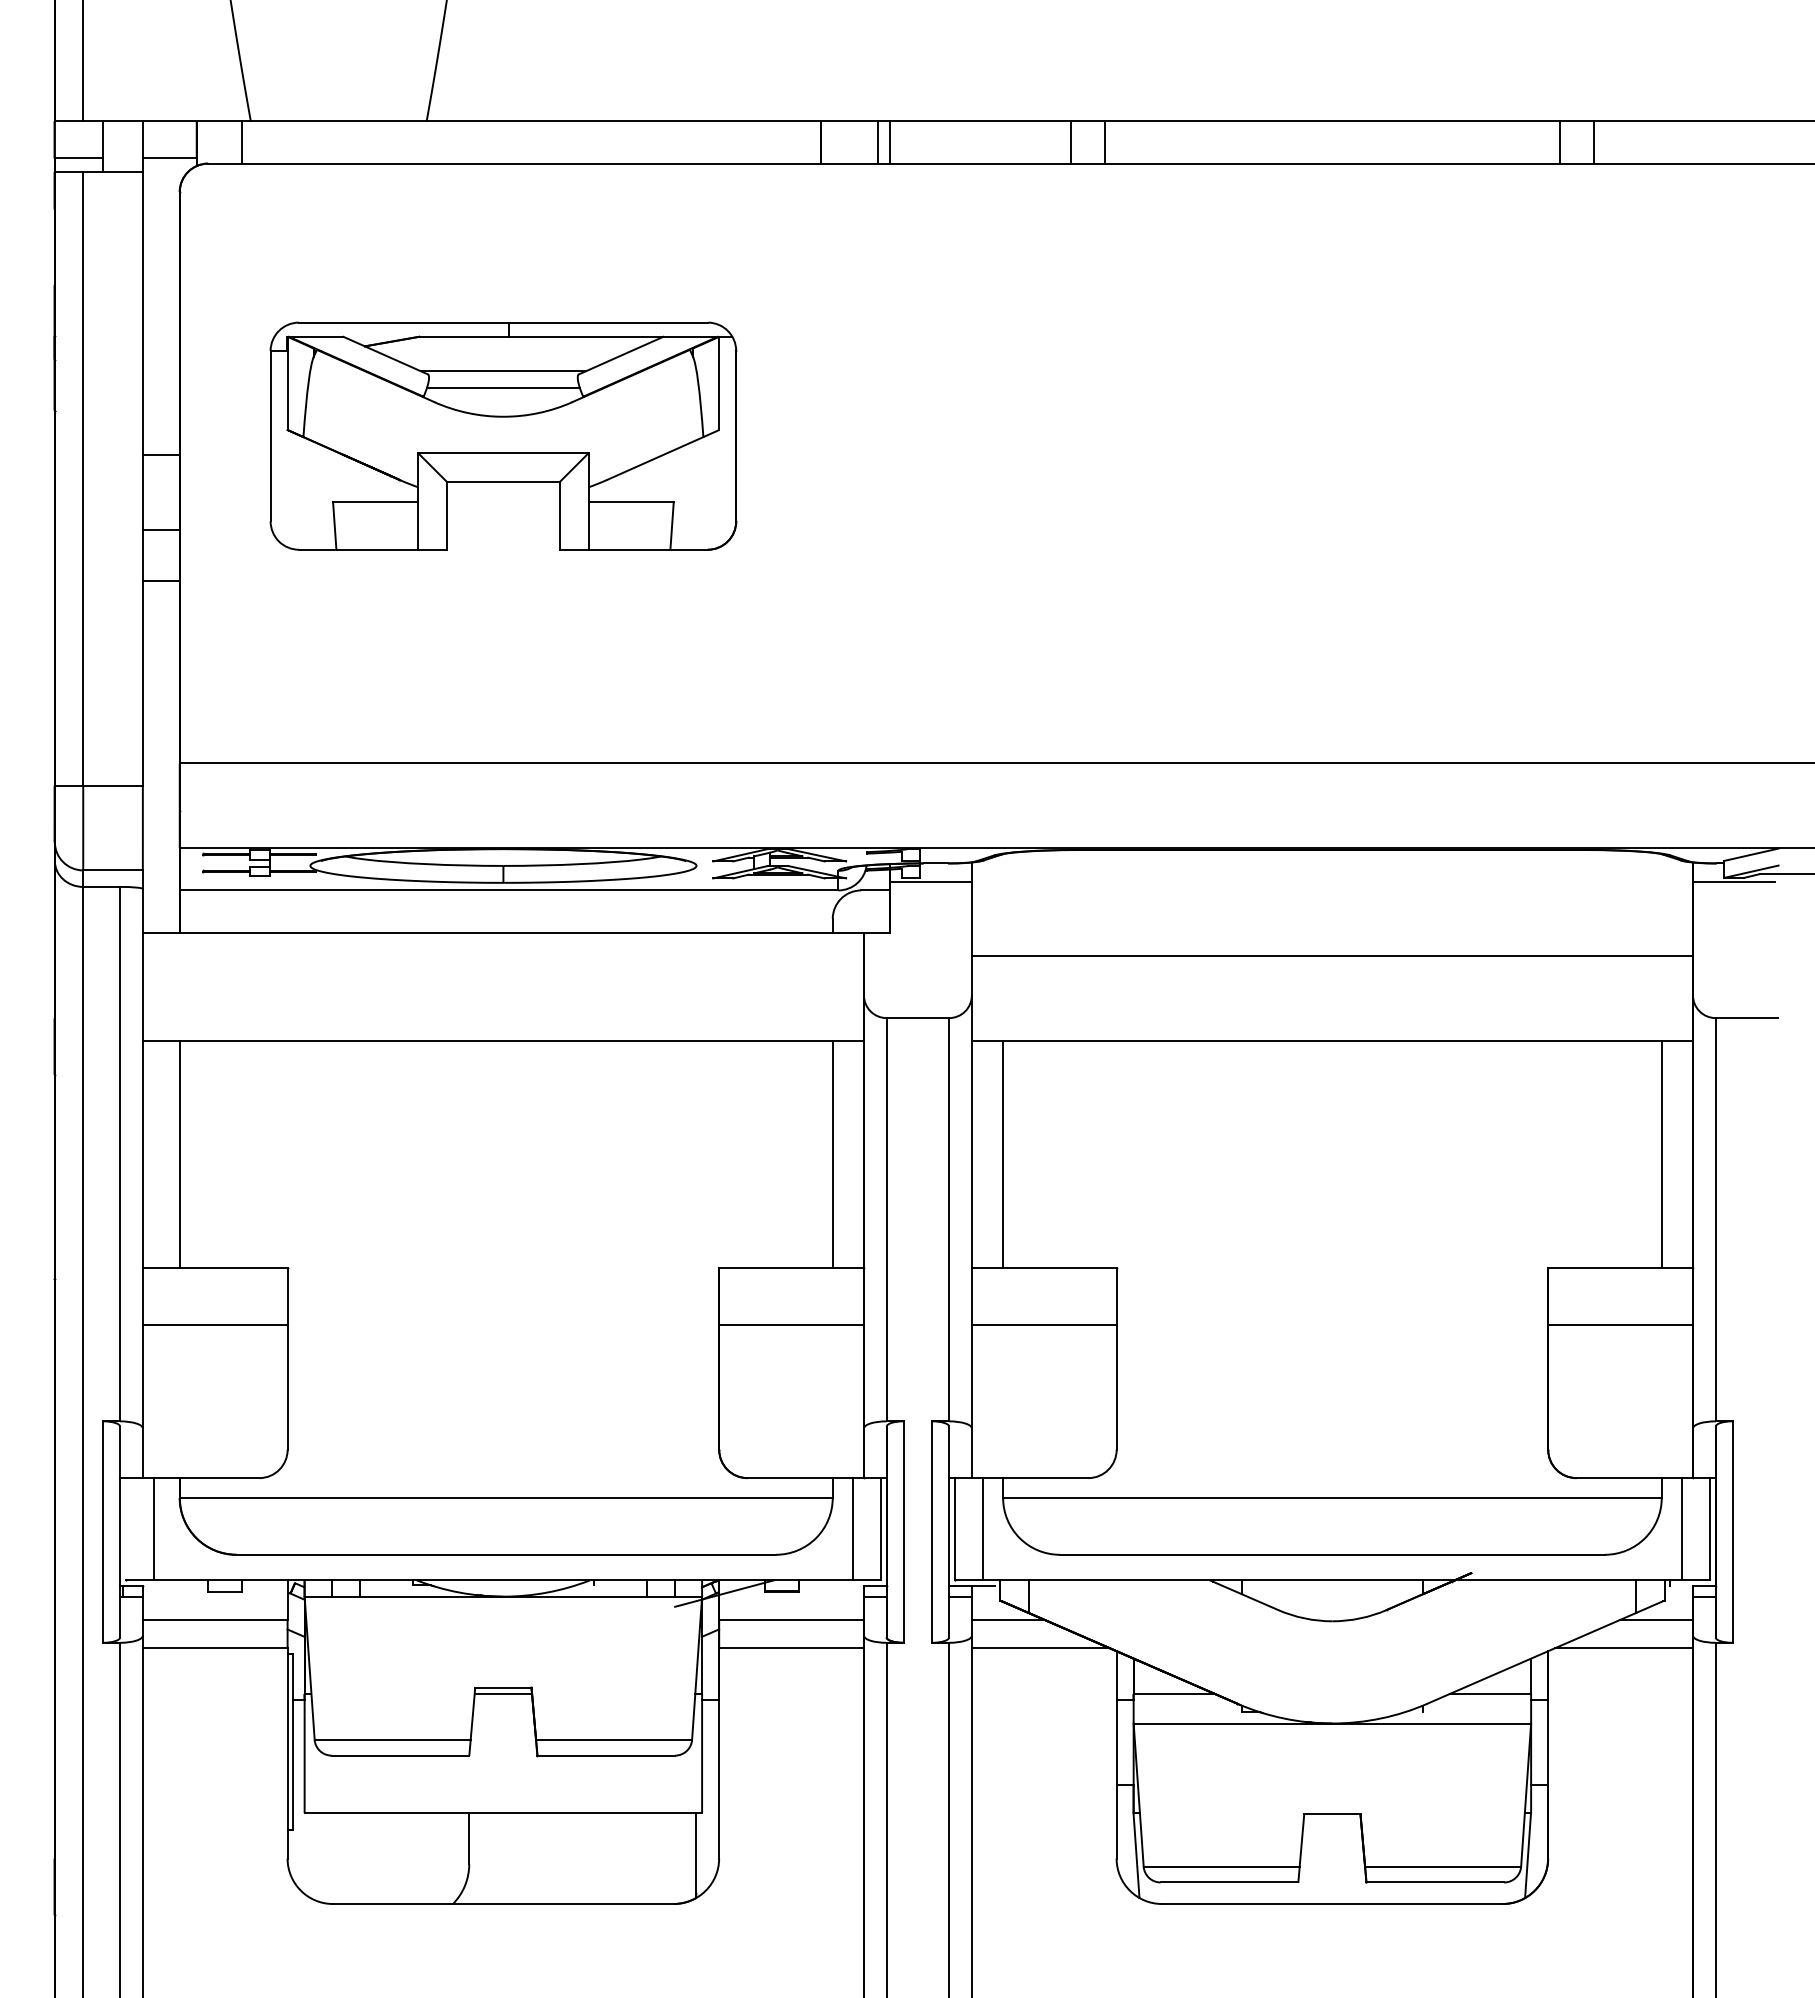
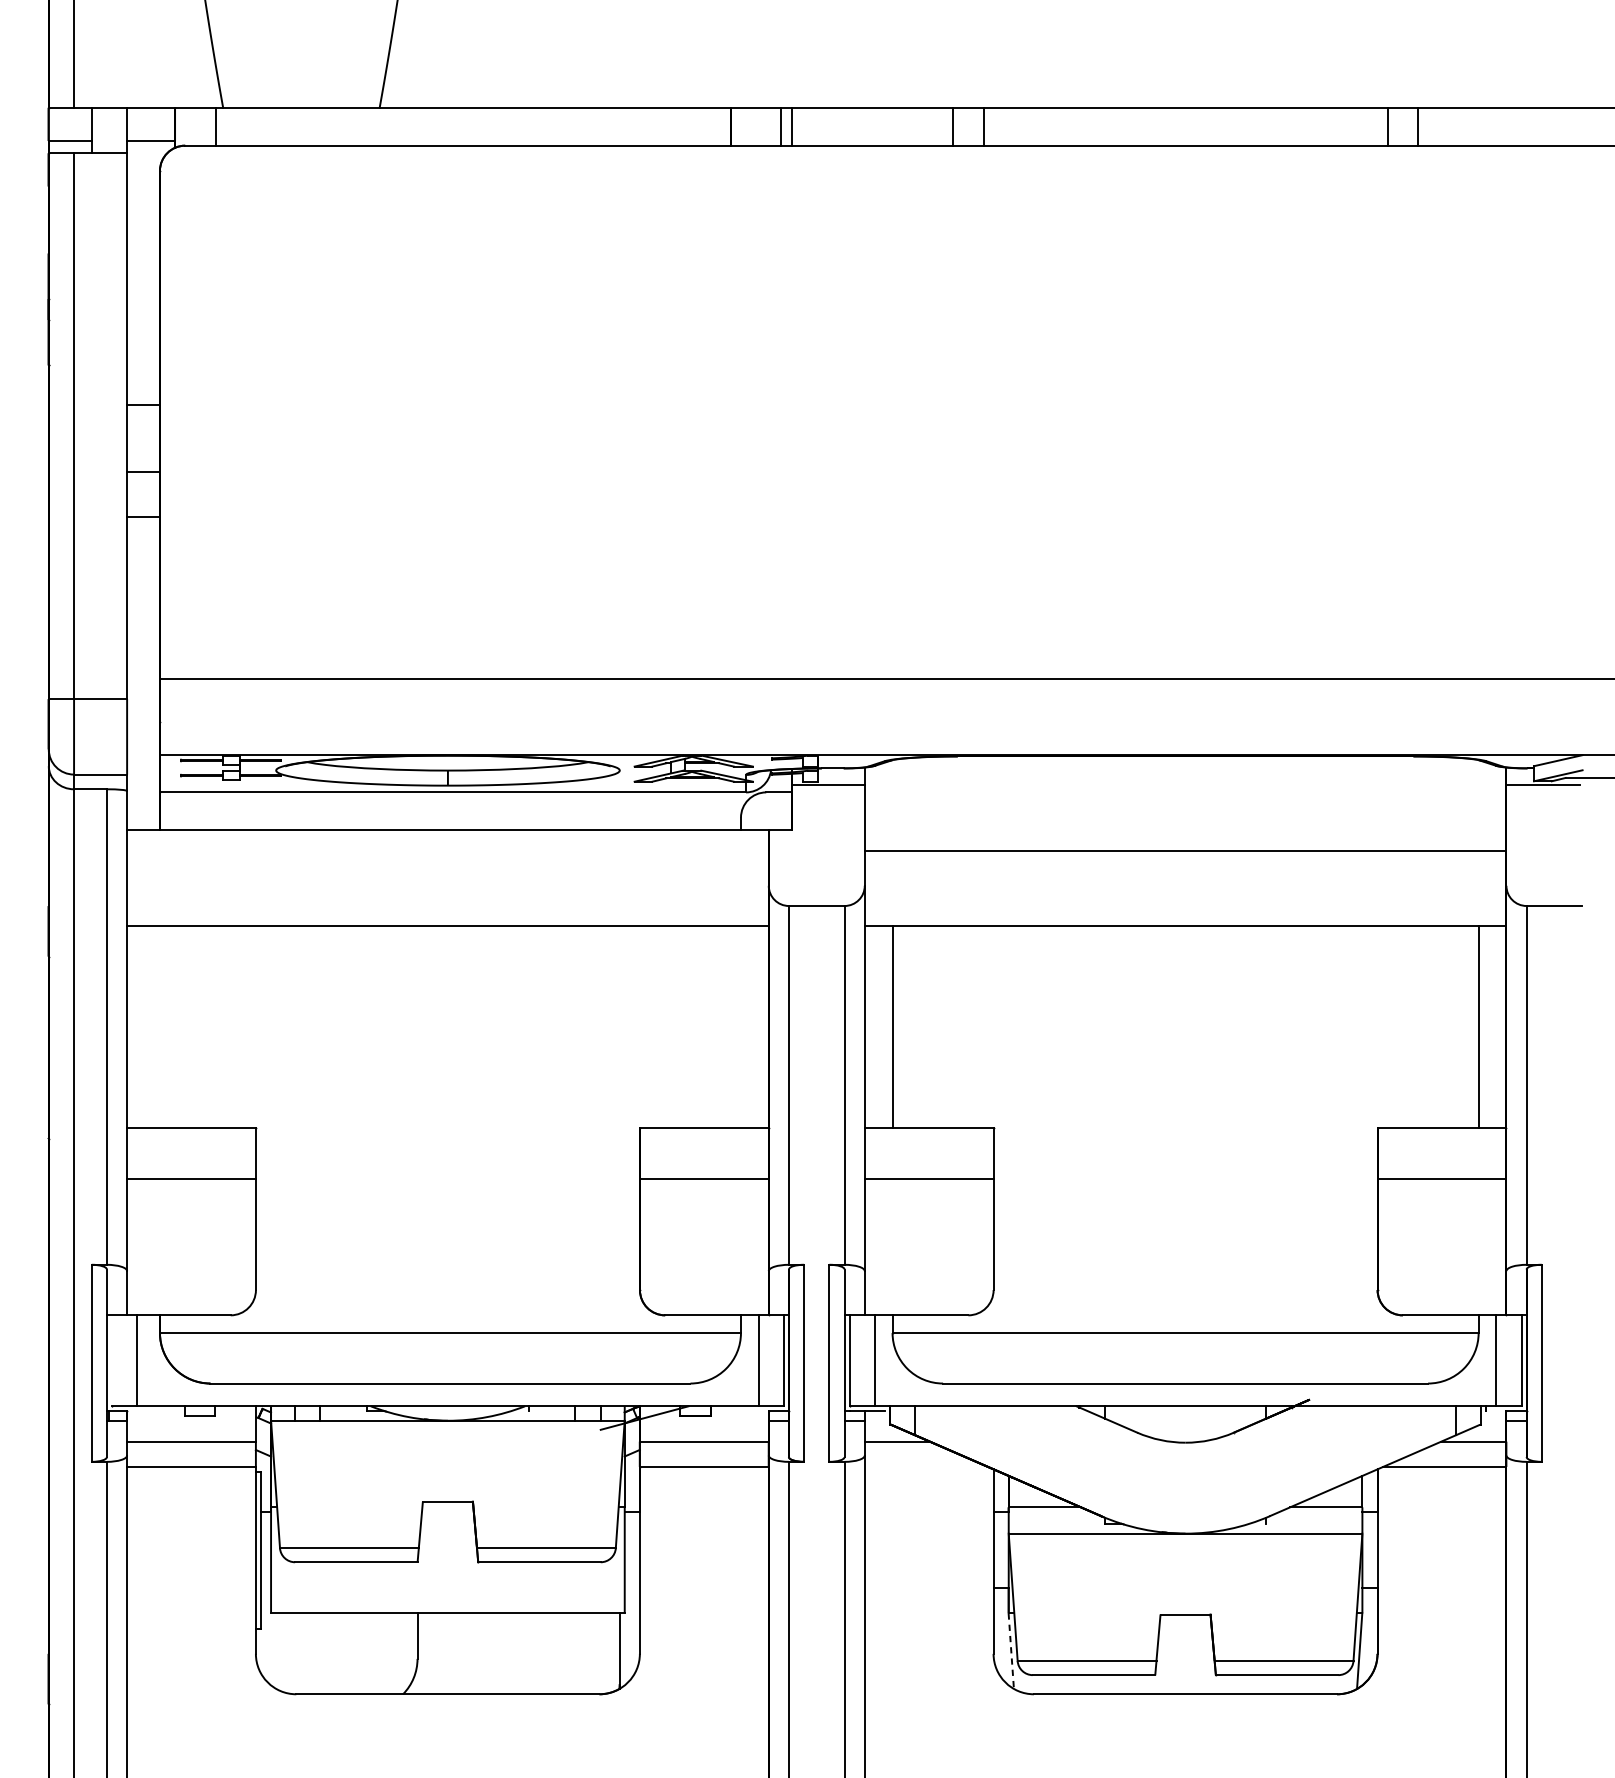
part: (503, 435) -> (448, 387), removed
line: (179, 1154) -> (159, 1027), removed
line: (832, 1154) -> (740, 1027), removed
line: (1040, 1648) -> (925, 1466), removed
line: (503, 1693) -> (448, 1506), removed
line: (1136, 1855) -> (1011, 1651), solid -> dashed

